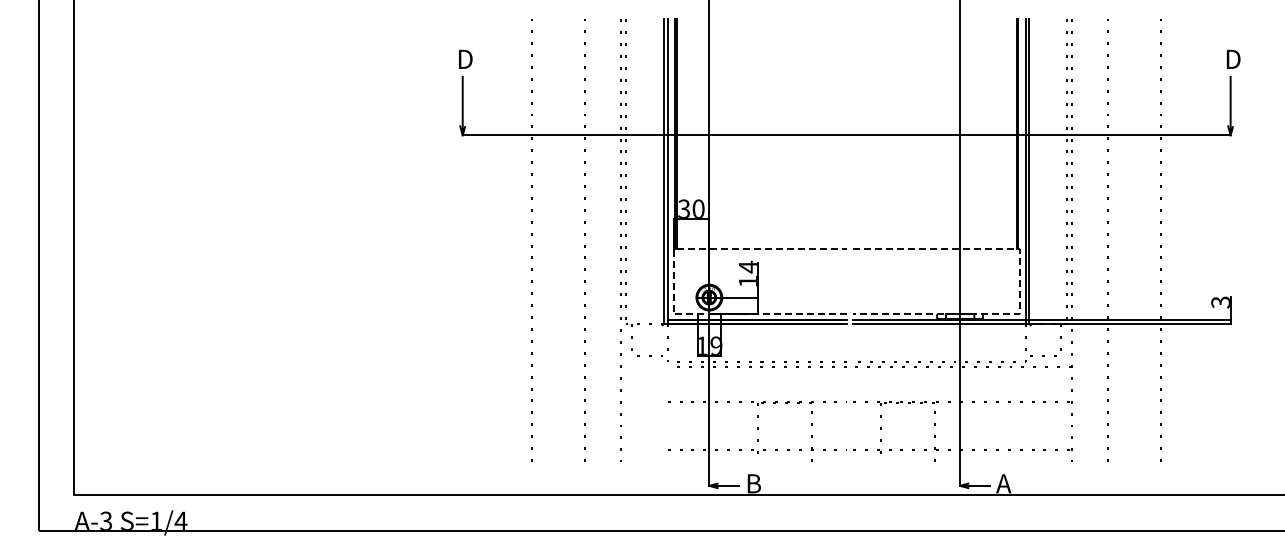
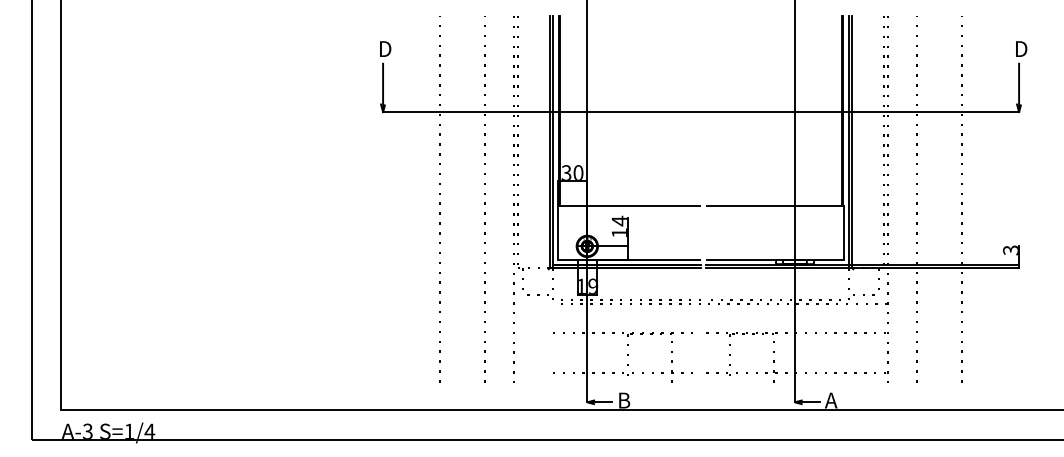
line: (673, 281) -> (557, 233), dashed -> solid
line: (1019, 281) -> (844, 233), dashed -> solid

